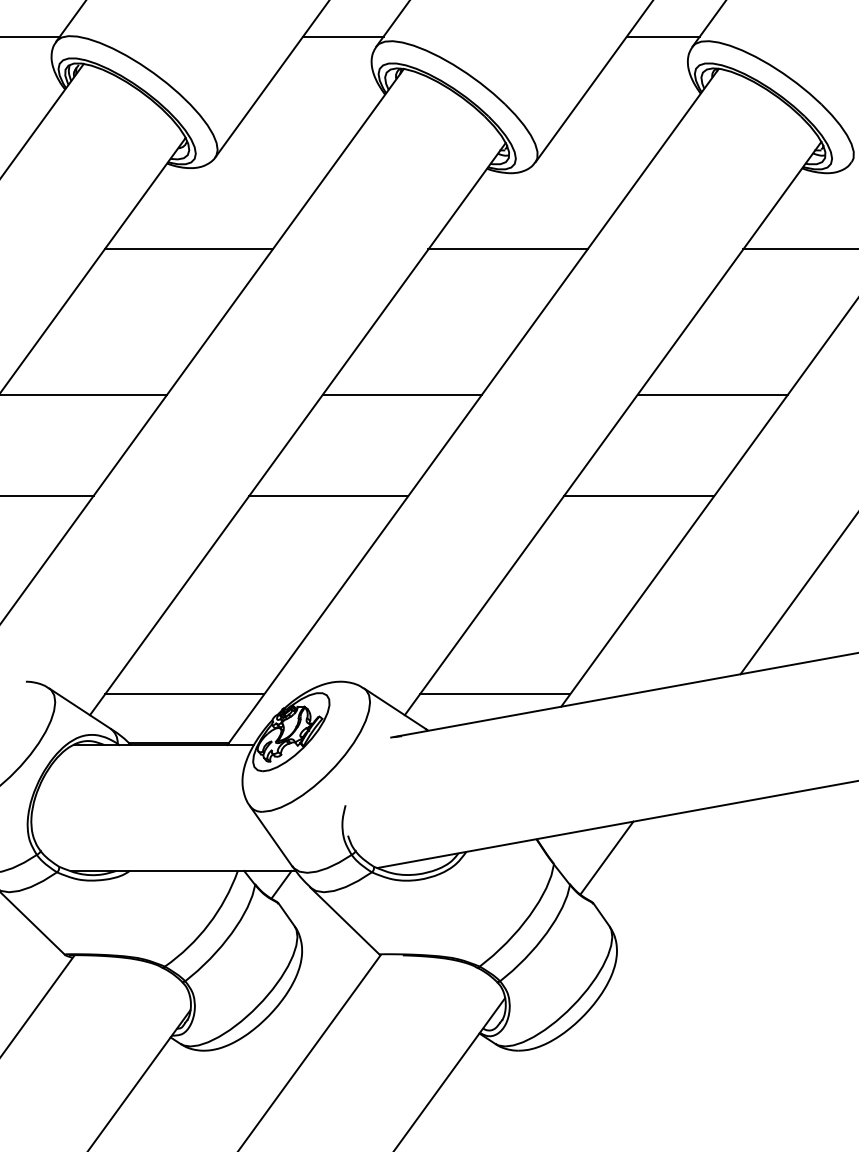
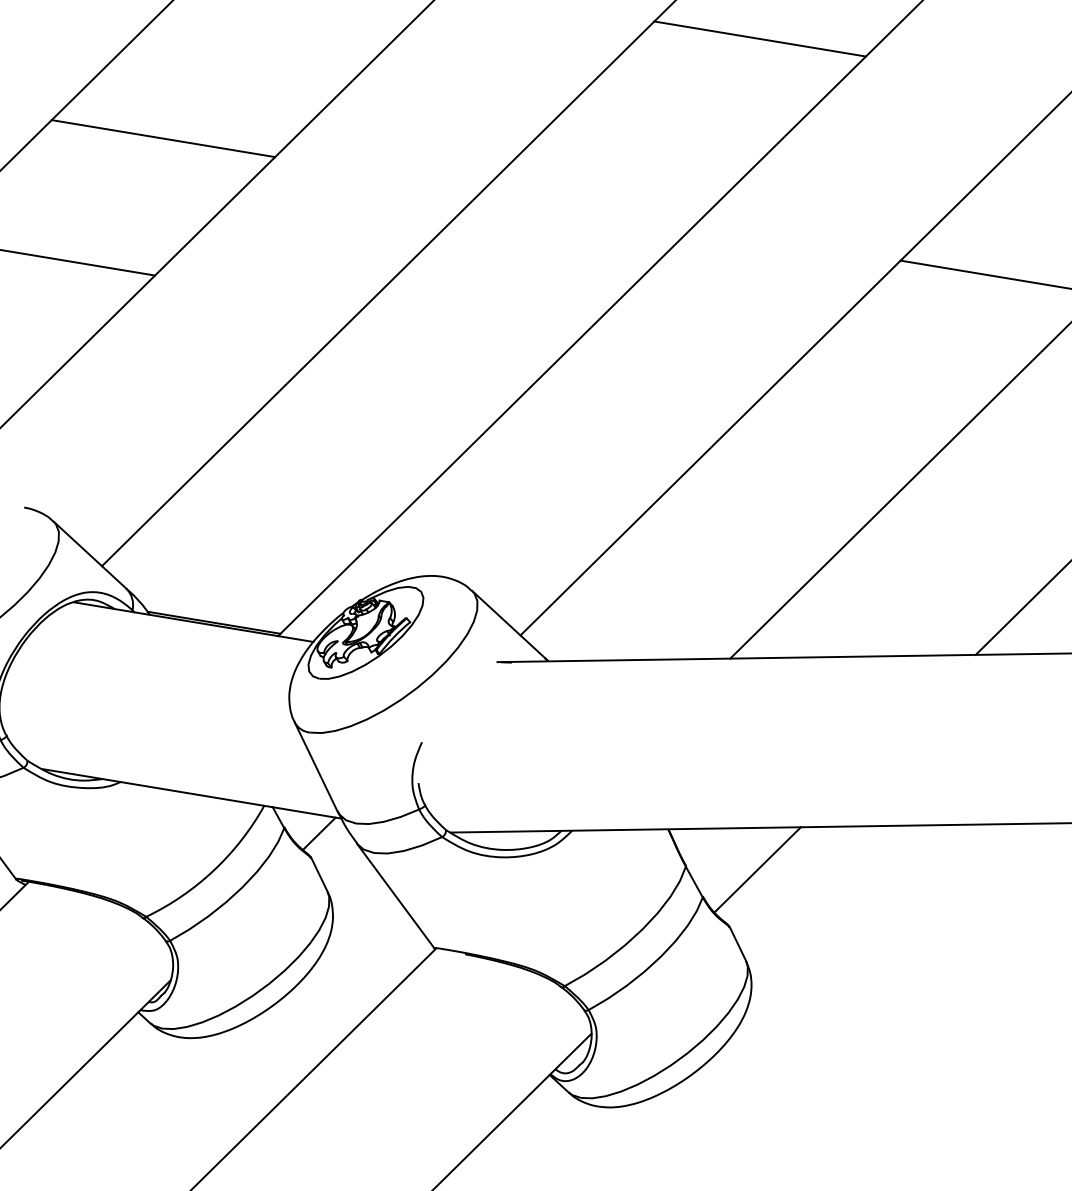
line: (402, 394) -> (587, 208), removed
line: (328, 495) -> (467, 326), removed
line: (639, 495) -> (880, 395), removed
line: (184, 694) -> (232, 559), removed
line: (495, 694) -> (645, 627), removed

